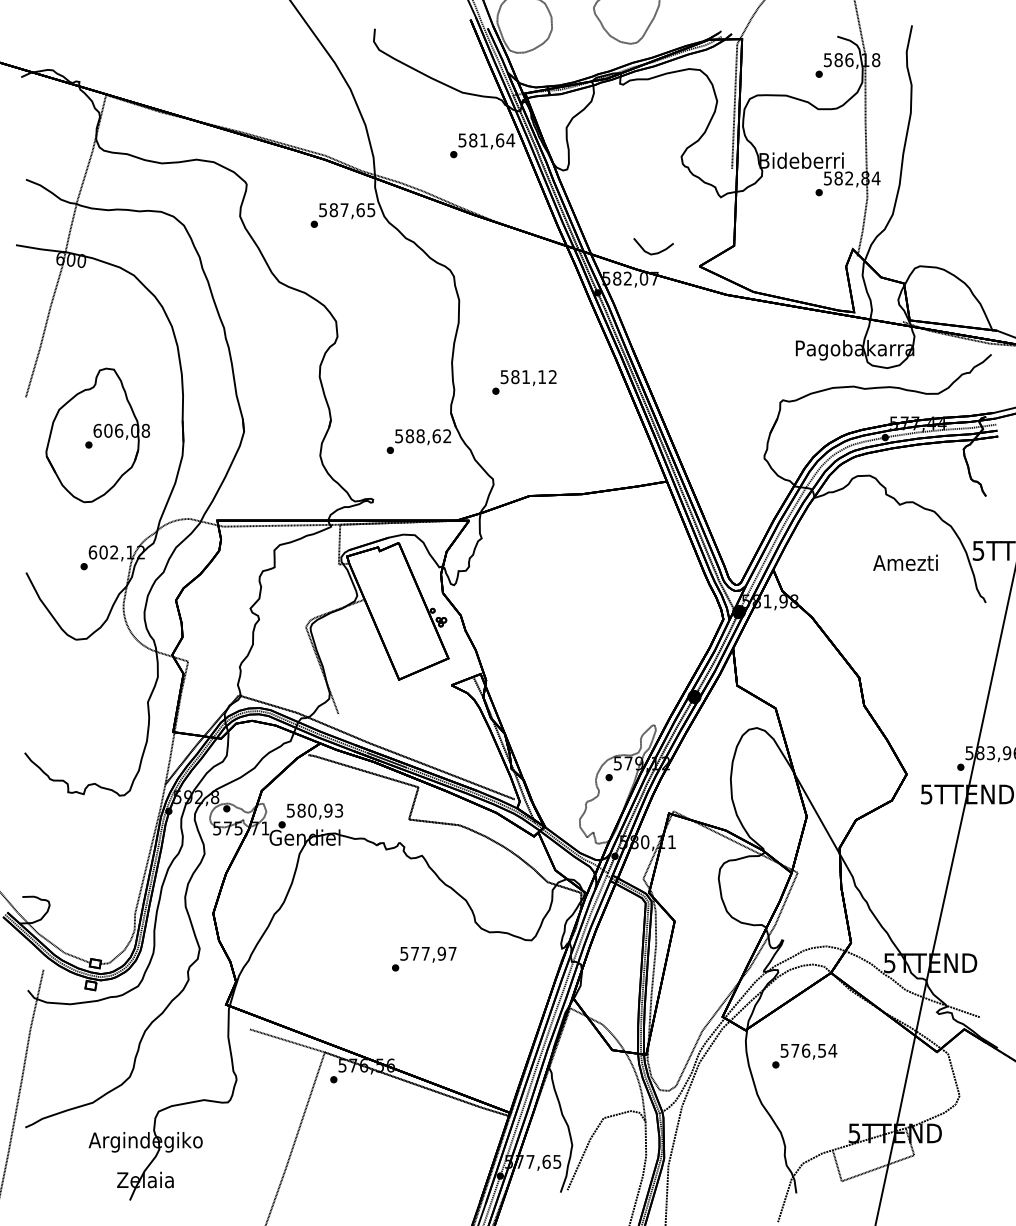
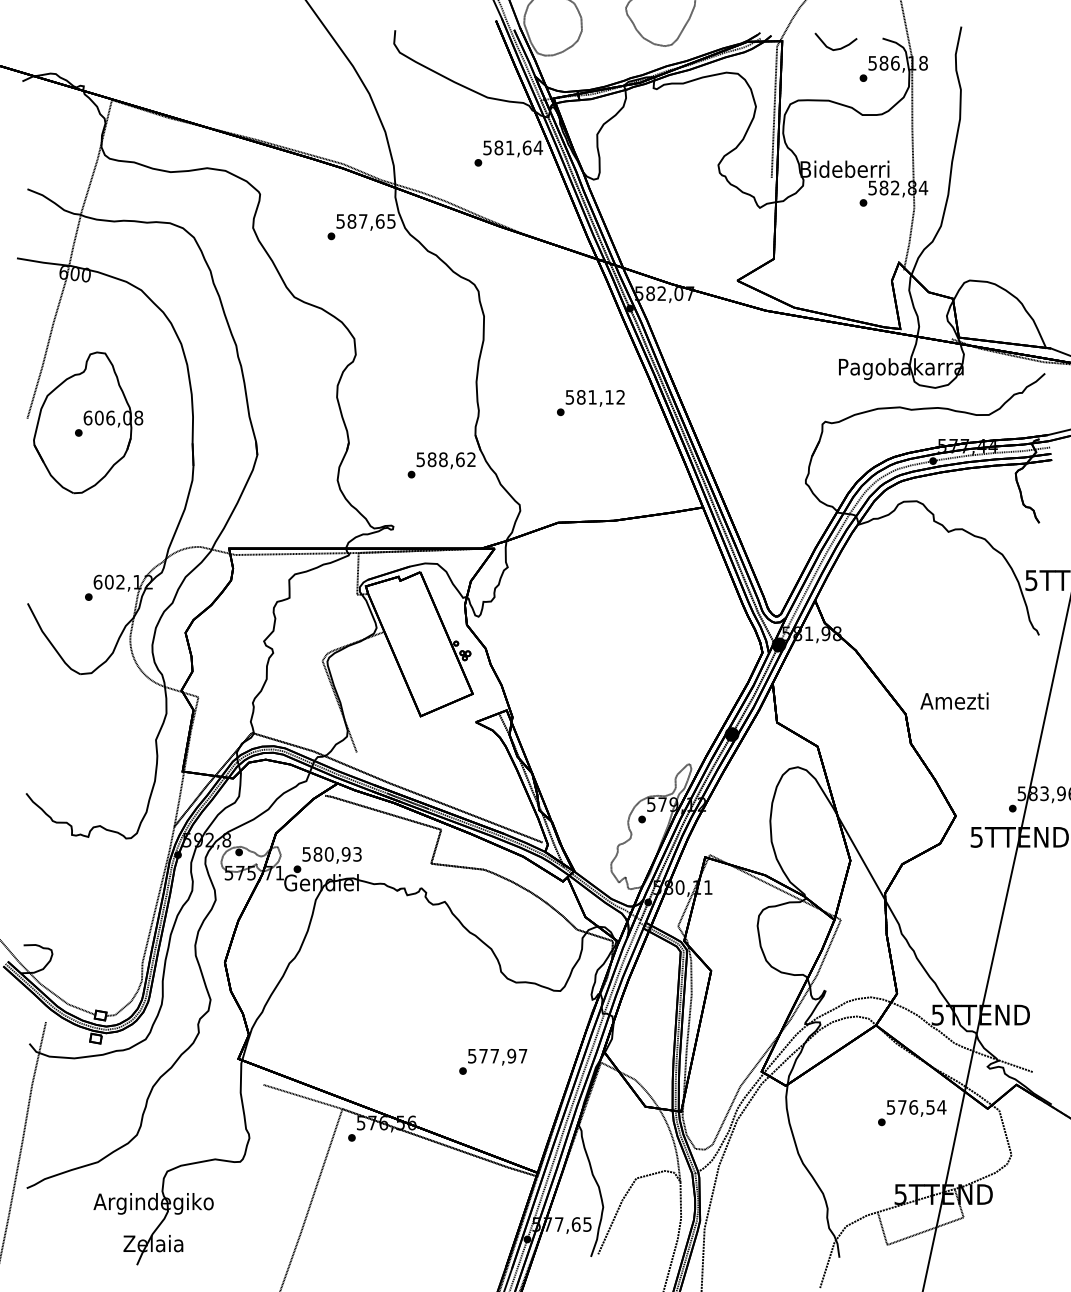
curve: (653, 252) -> (835, 48), moved
text: (524, 382) -> (590, 403), moved
part: (98, 435) -> (88, 422), moved
text: (905, 562) -> (954, 700), moved
text: (424, 958) -> (493, 1061), moved
text: (804, 1056) -> (912, 1113), moved

